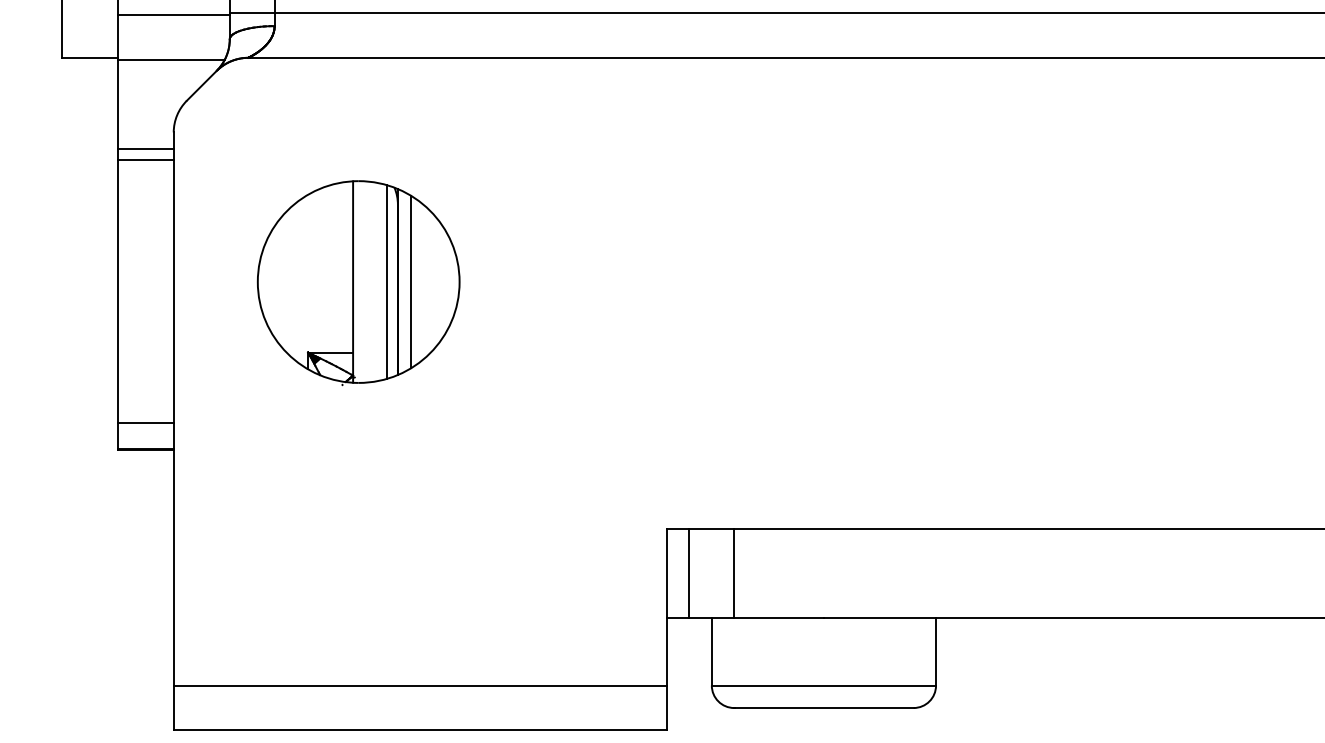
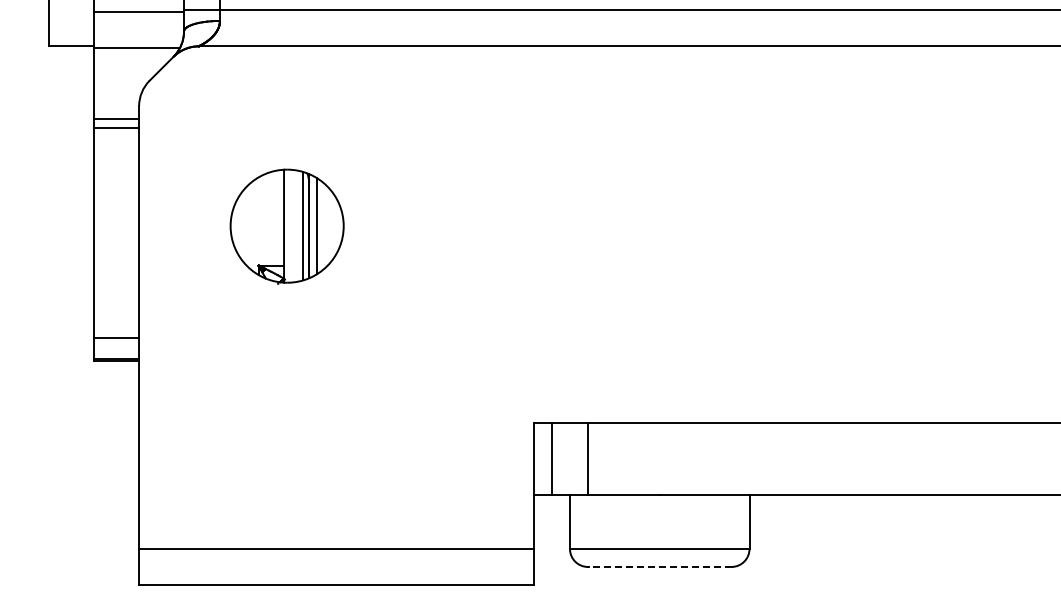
part: (357, 282) -> (286, 226), size x0.7
line: (823, 707) -> (659, 566), solid -> dashed

